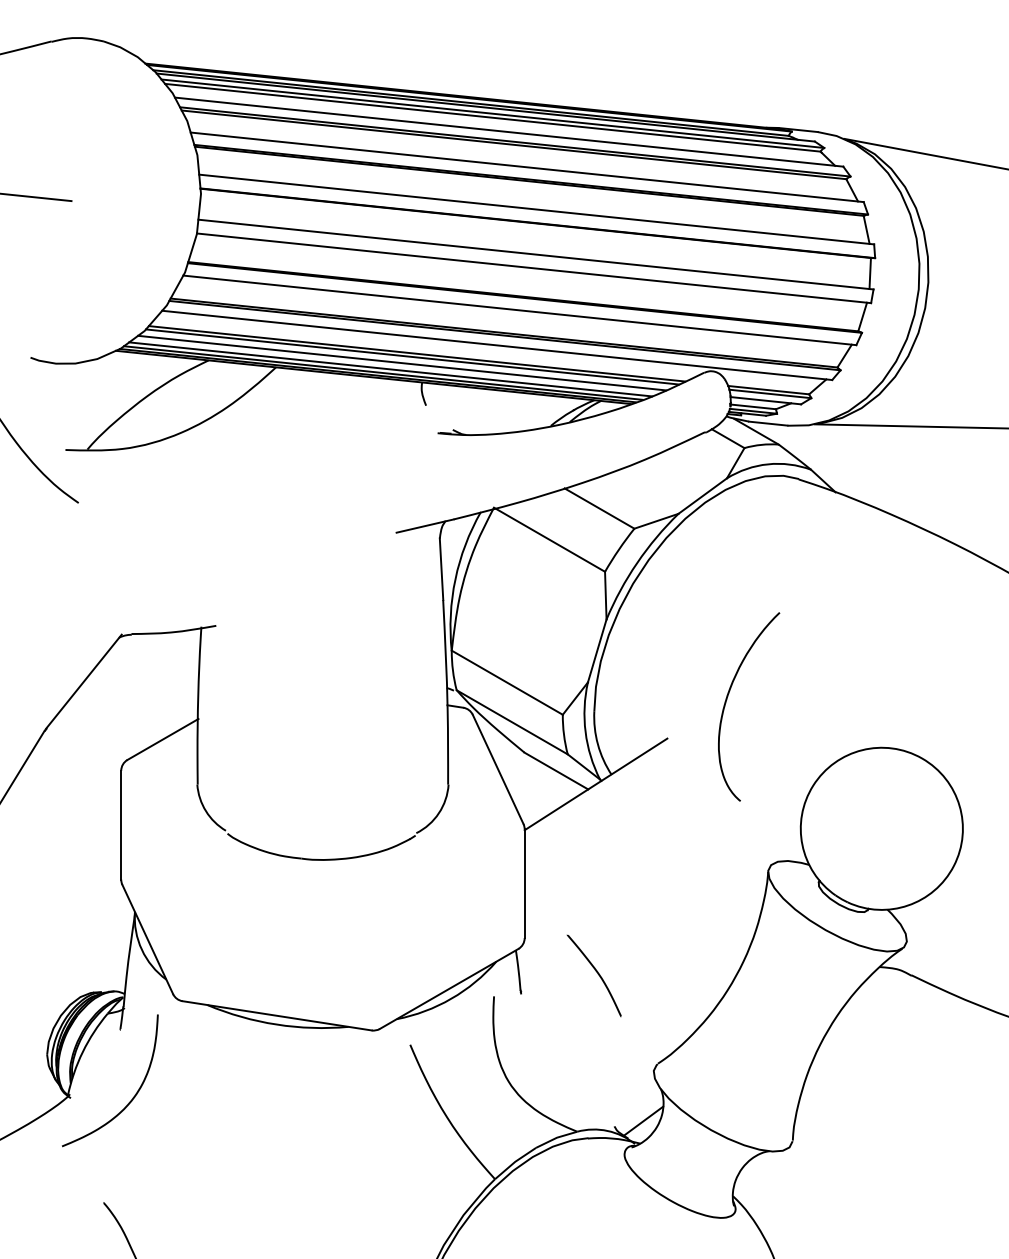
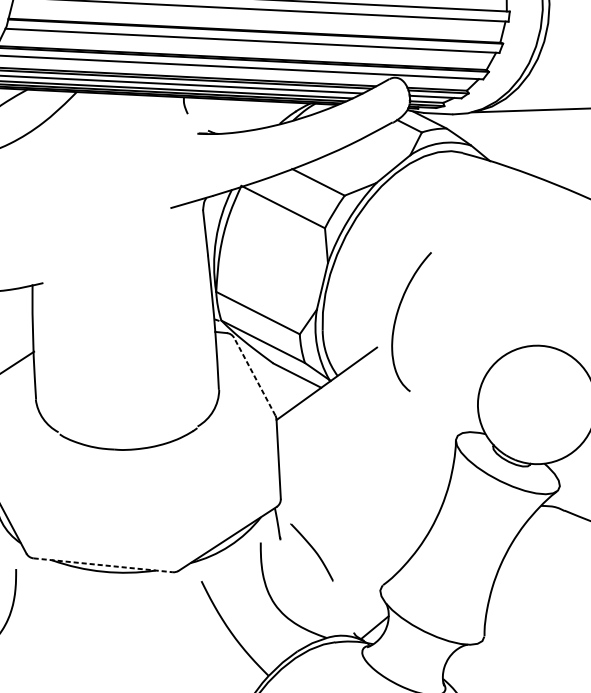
curve: (727, 699) -> (396, 317), moved
line: (497, 769) -> (254, 376), solid -> dashed
curve: (597, 974) -> (314, 551), moved
line: (277, 1015) -> (103, 565), solid -> dashed

